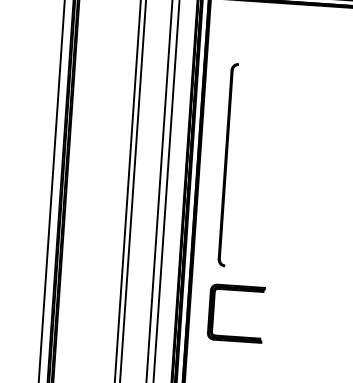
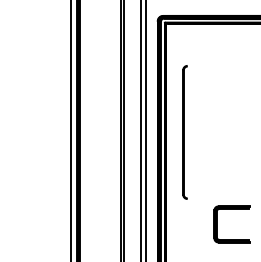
part: (214, 312) -> (217, 224), moved

